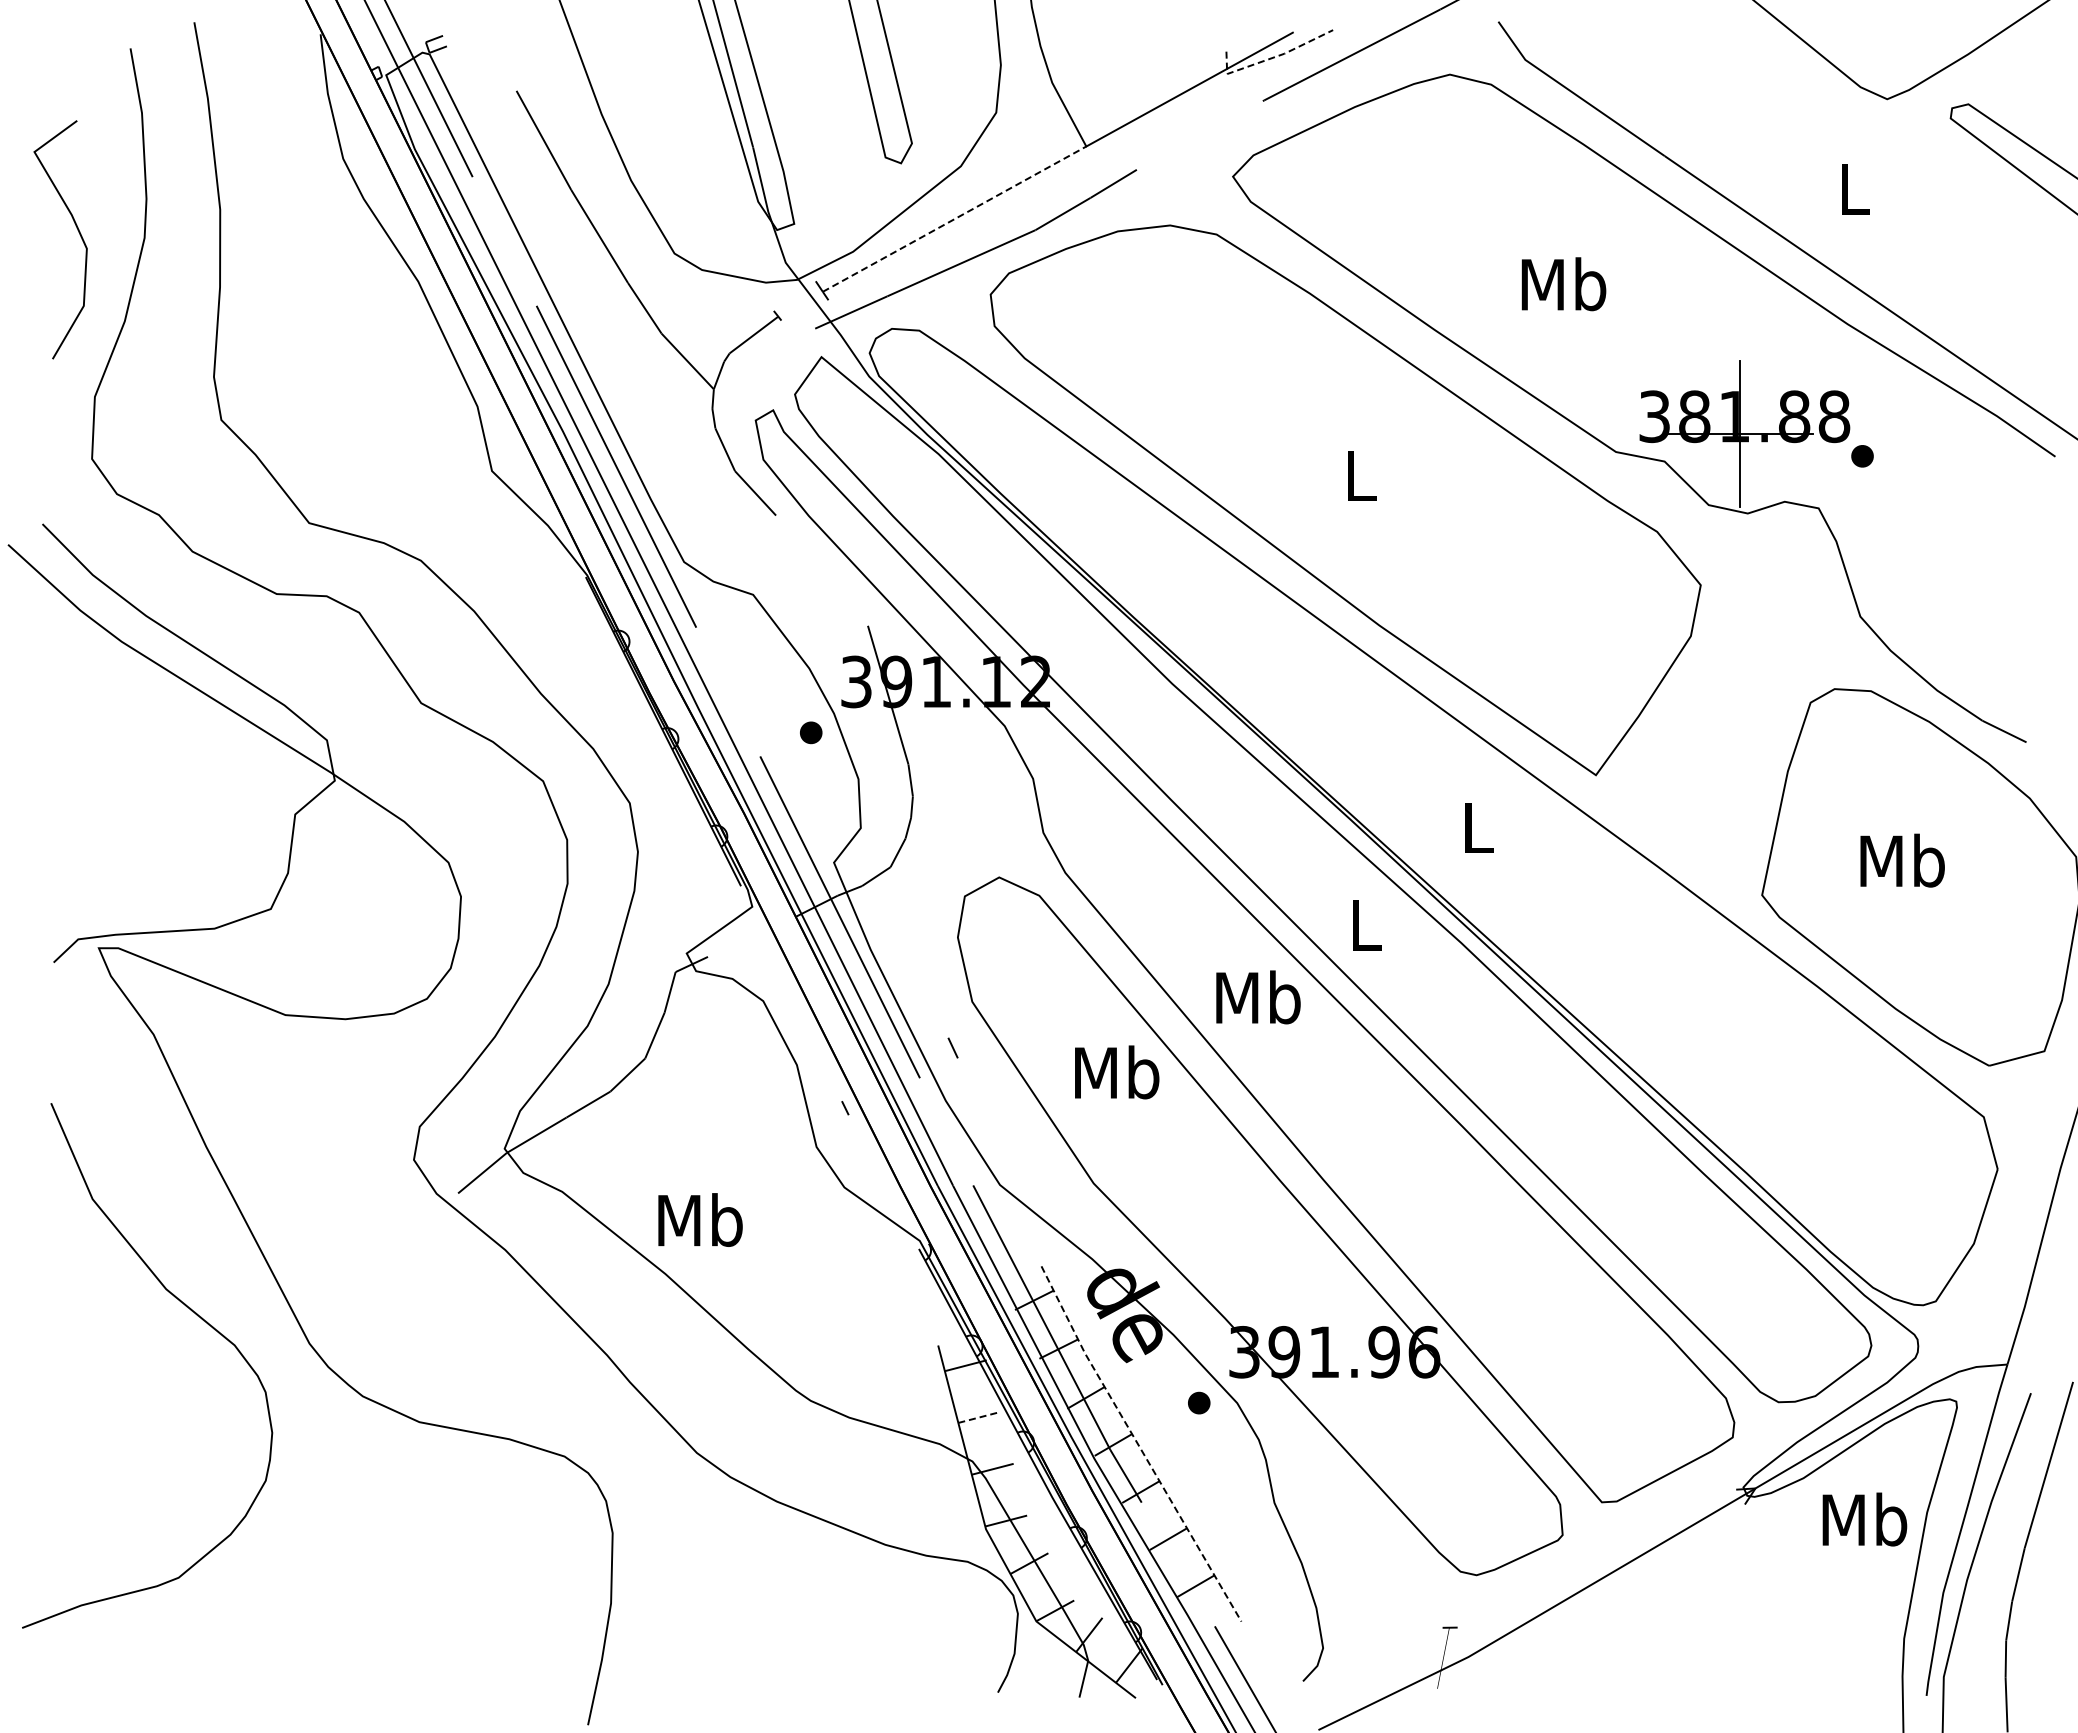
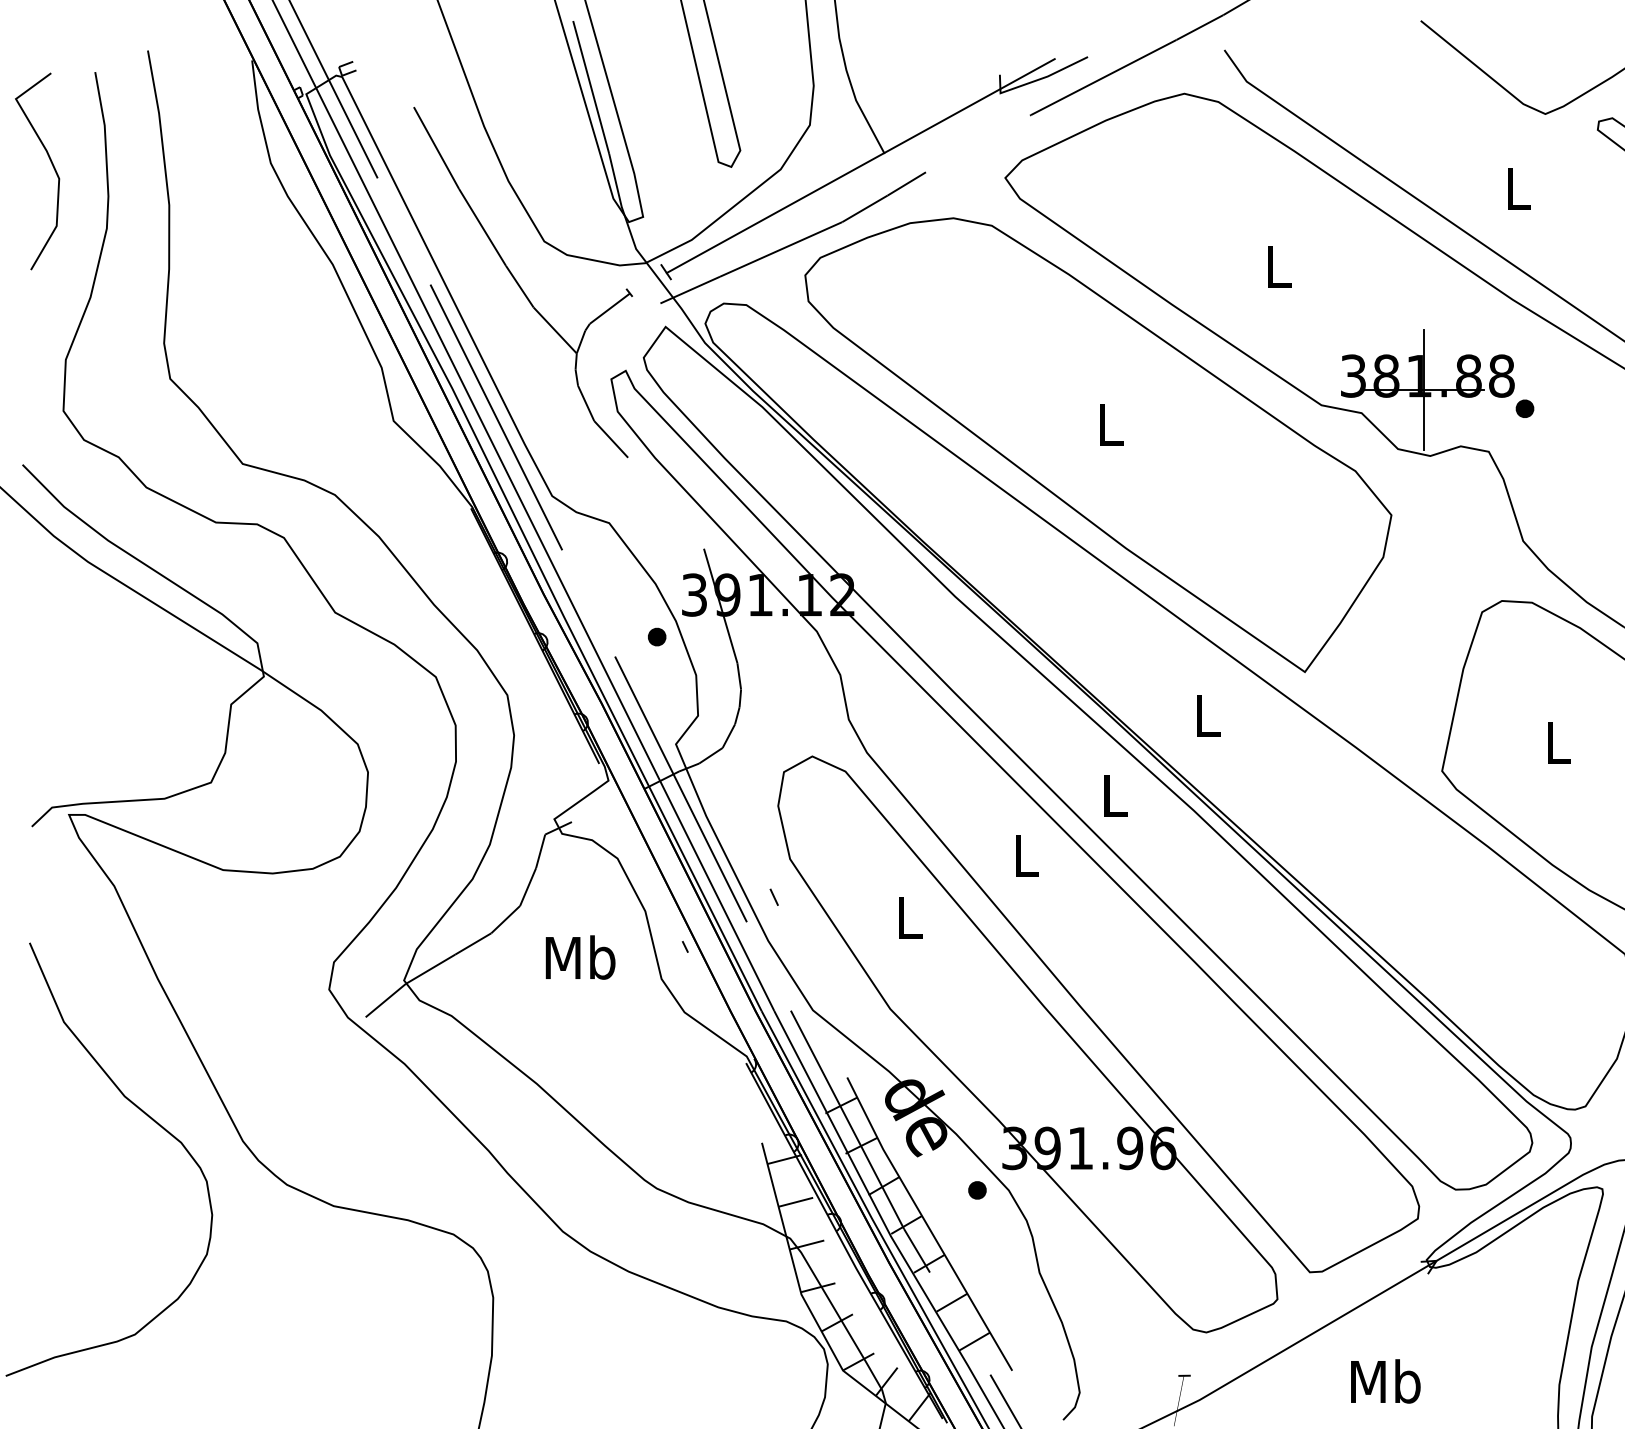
line: (1271, 58) -> (1037, 80), dashed -> solid
line: (955, 218) -> (776, 212), dashed -> solid
curve: (77, 230) -> (51, 163), moved
text: (1563, 284) -> (1278, 266), Mb -> L
text: (1902, 860) -> (1558, 742), Mb -> L
text: (1258, 997) -> (1026, 855), Mb -> L
text: (1117, 1072) -> (909, 917), Mb -> L
text: (700, 1219) -> (580, 957), moved
line: (979, 1417) -> (796, 1202), dashed -> solid
line: (1138, 1444) -> (927, 1224), dashed -> solid
text: (1864, 1519) -> (1385, 1381), moved

